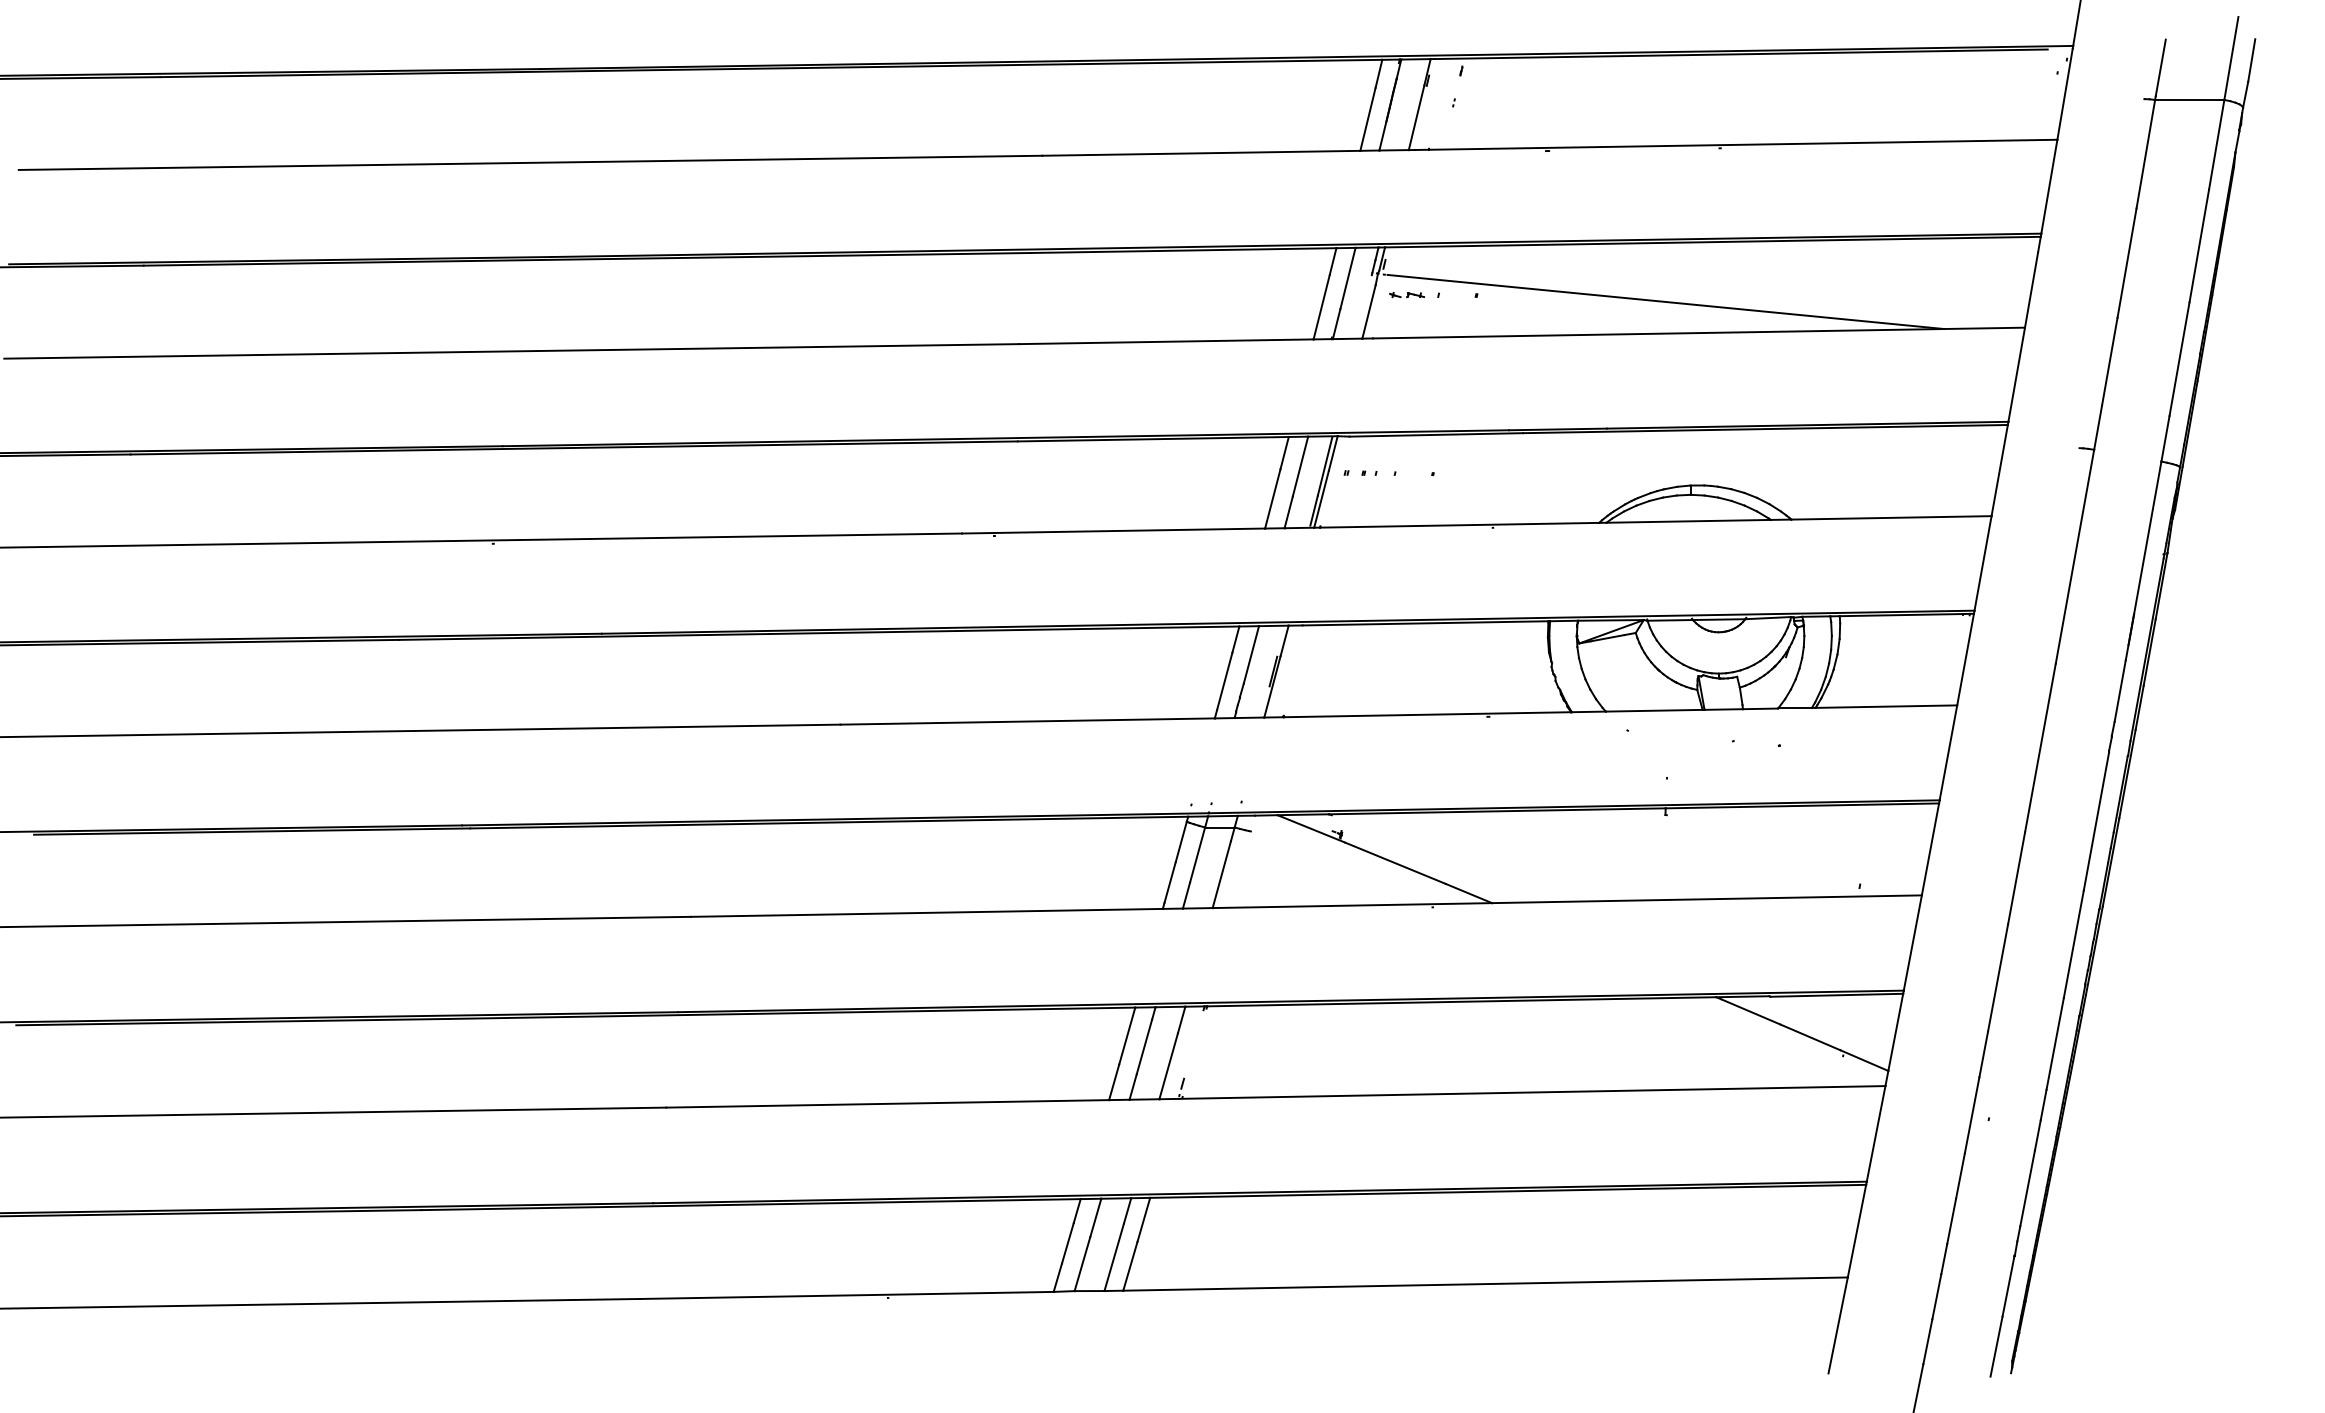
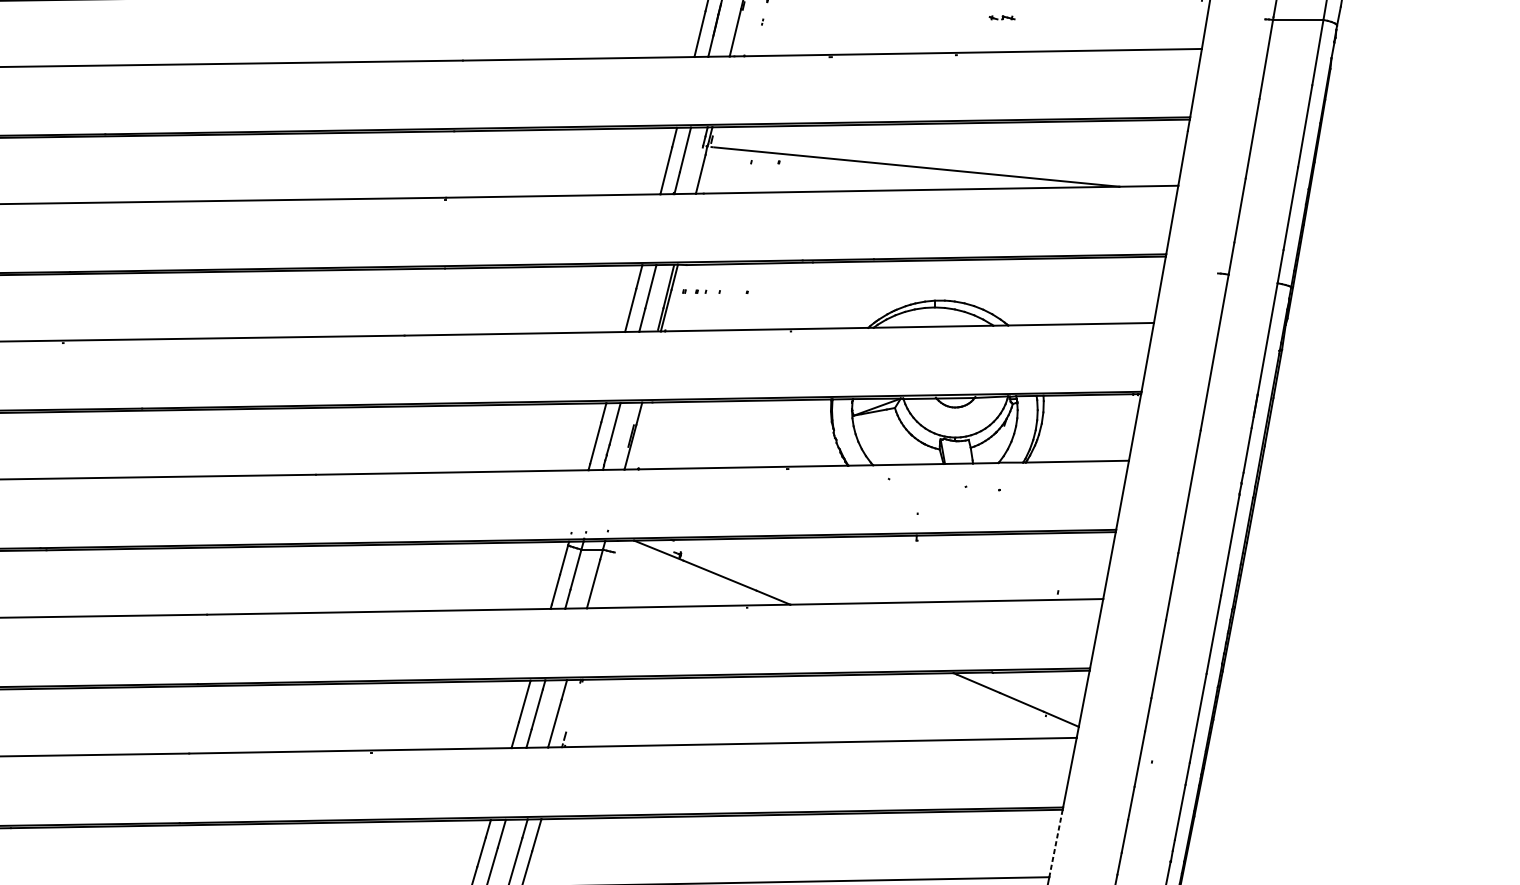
part: (1406, 295) -> (1001, 18), moved
line: (1856, 1231) -> (1055, 843), solid -> dashed

